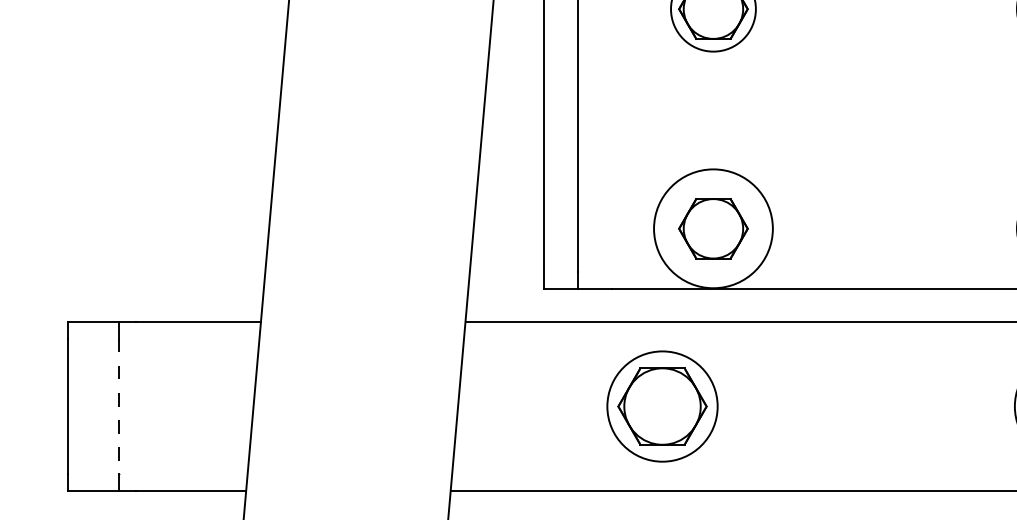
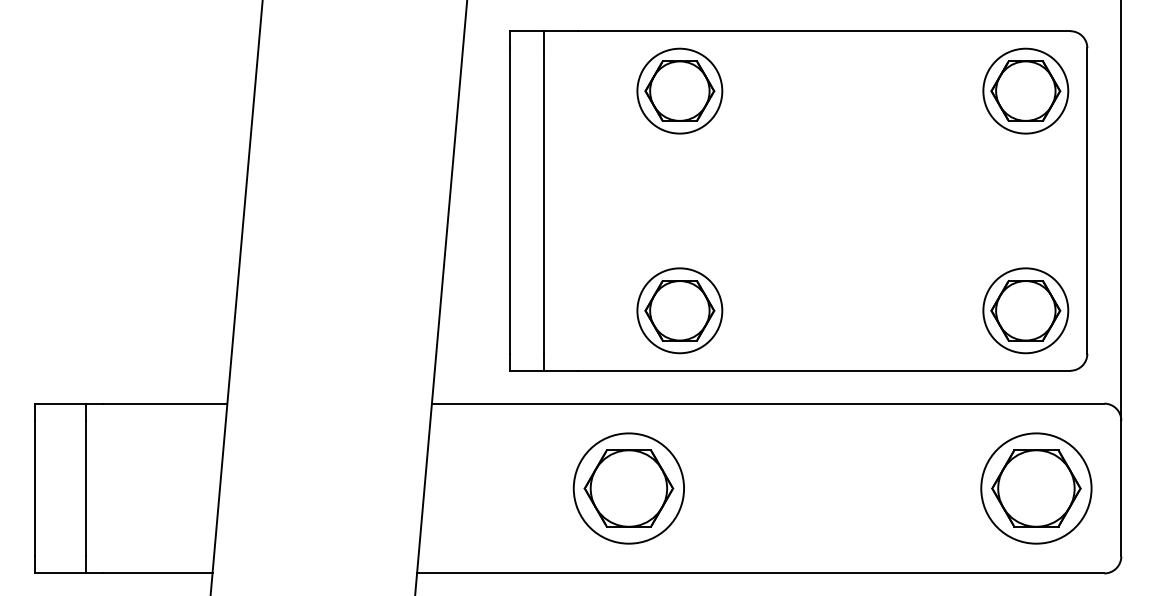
circle: (713, 228) -> (679, 310), size x0.71
line: (119, 406) -> (85, 488), dashed -> solid

